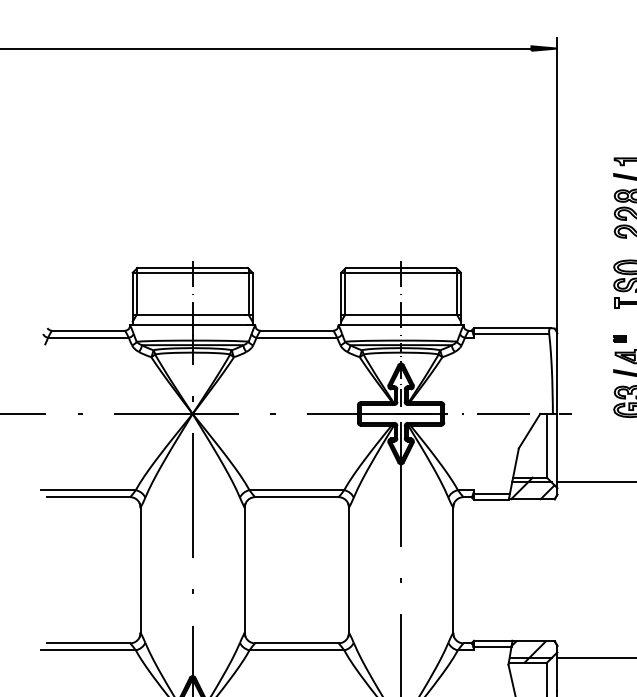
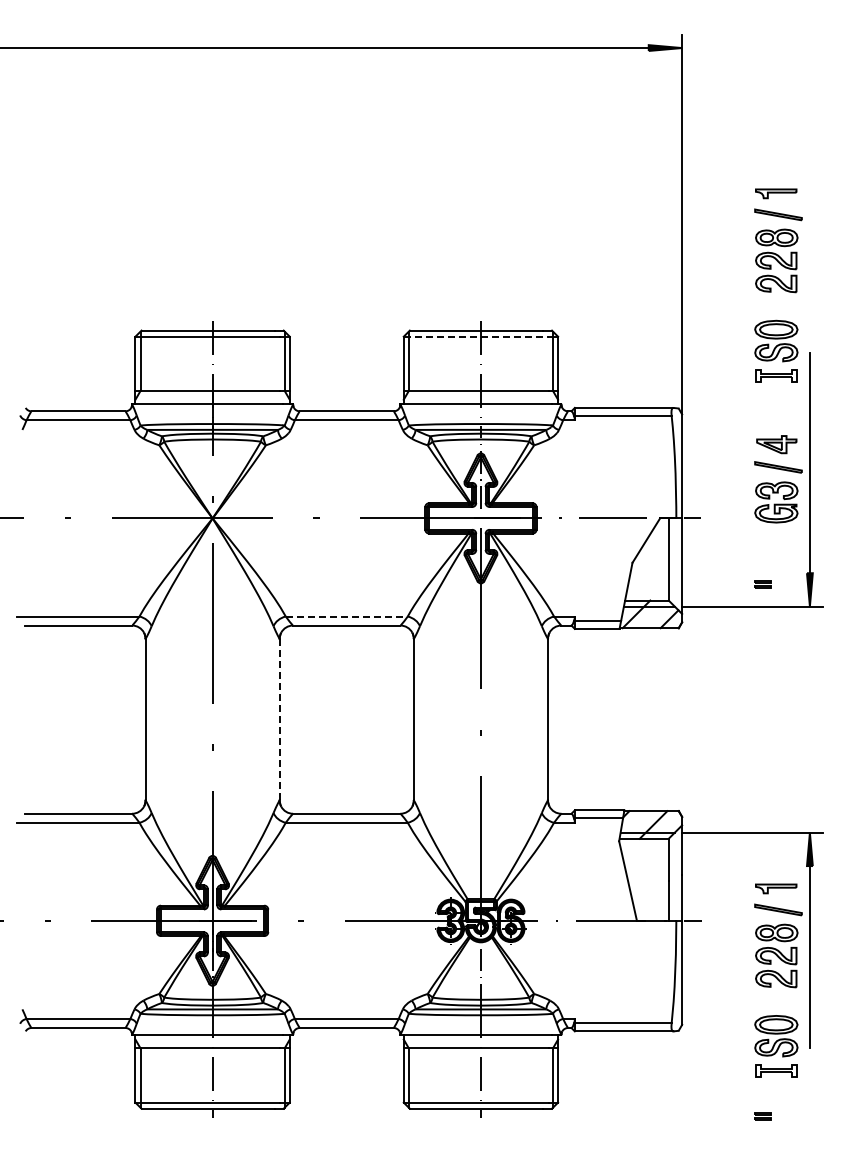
line: (397, 272) -> (476, 336), solid -> dashed
part: (619, 338) -> (762, 584), moved
line: (297, 490) -> (347, 616), solid -> dashed
line: (244, 570) -> (279, 719), solid -> dashed

